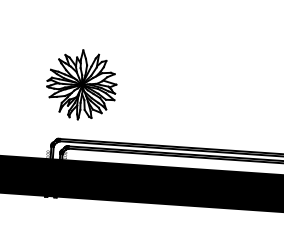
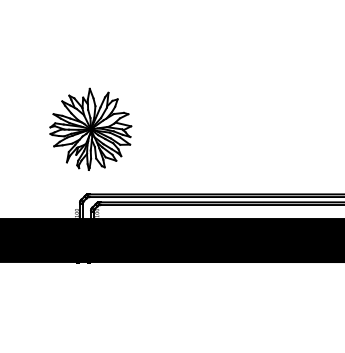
part: (81, 84) -> (90, 128), moved

